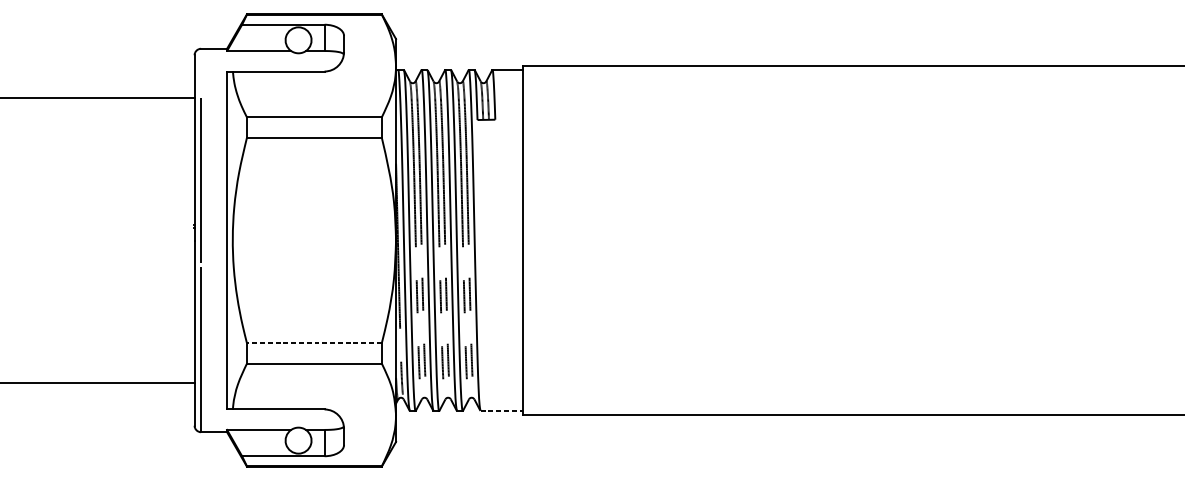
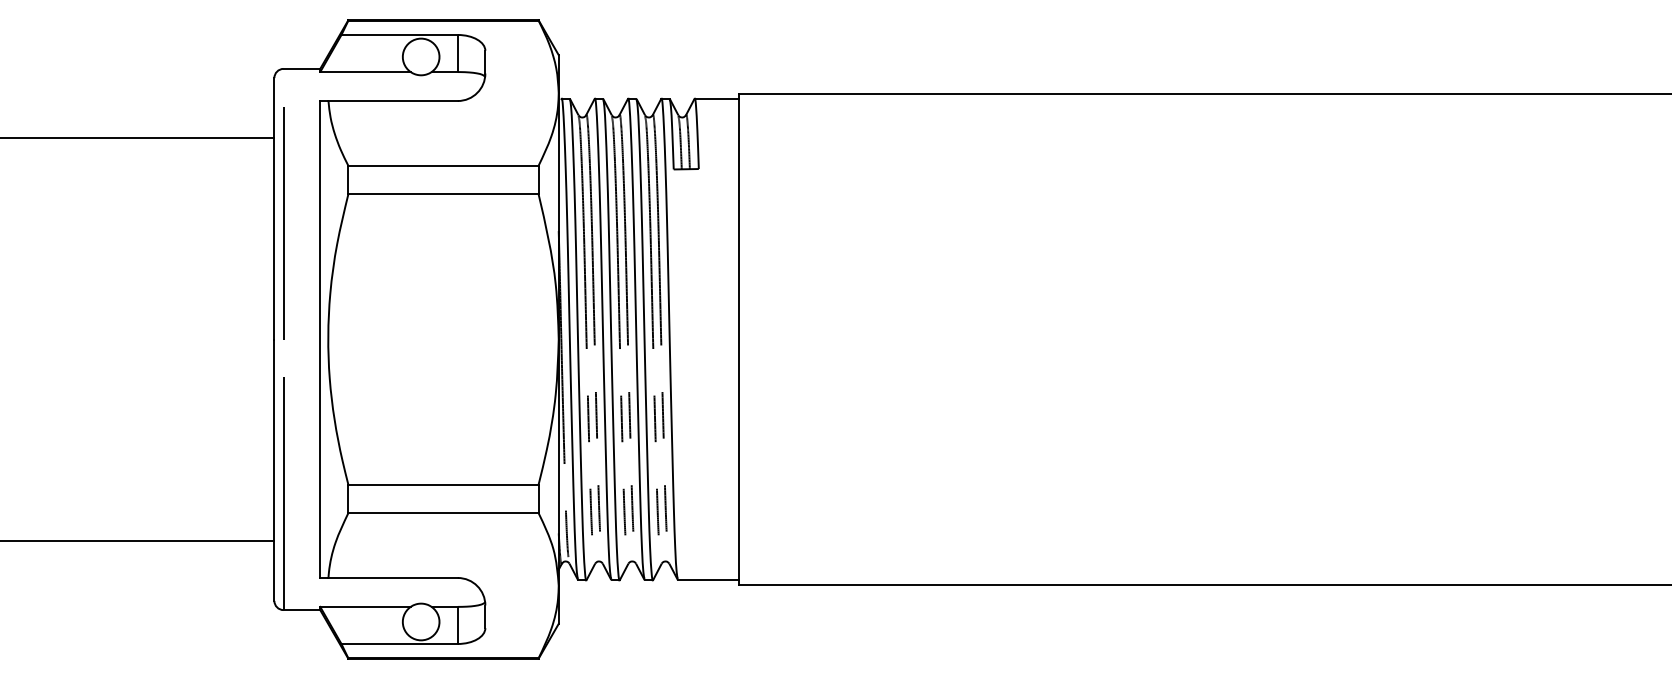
line: (201, 180) -> (283, 223), moved
line: (313, 343) -> (442, 484), dashed -> solid
line: (502, 411) -> (708, 580), dashed -> solid

